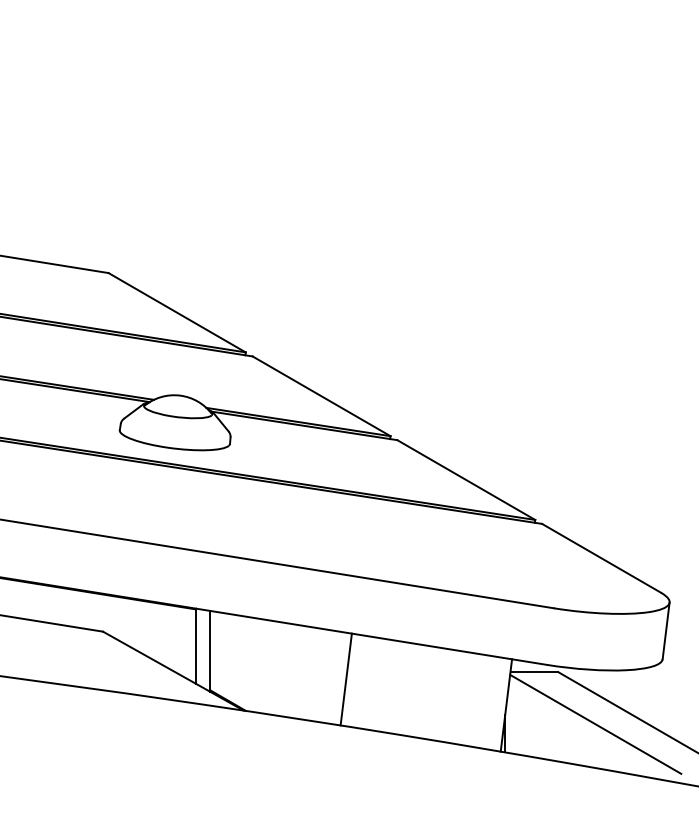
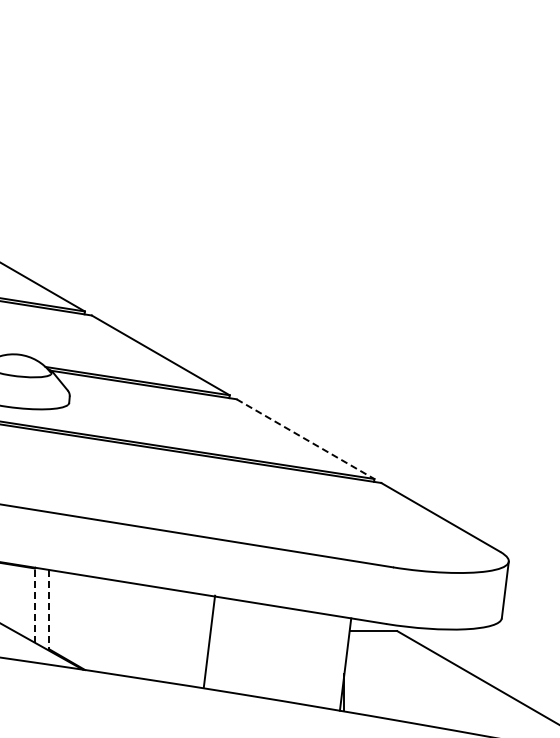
line: (466, 480) -> (305, 439), solid -> dashed
line: (195, 646) -> (34, 605), solid -> dashed
line: (210, 651) -> (49, 610), solid -> dashed
line: (345, 679) -> (208, 641), moved
line: (595, 723) -> (434, 682), removed

